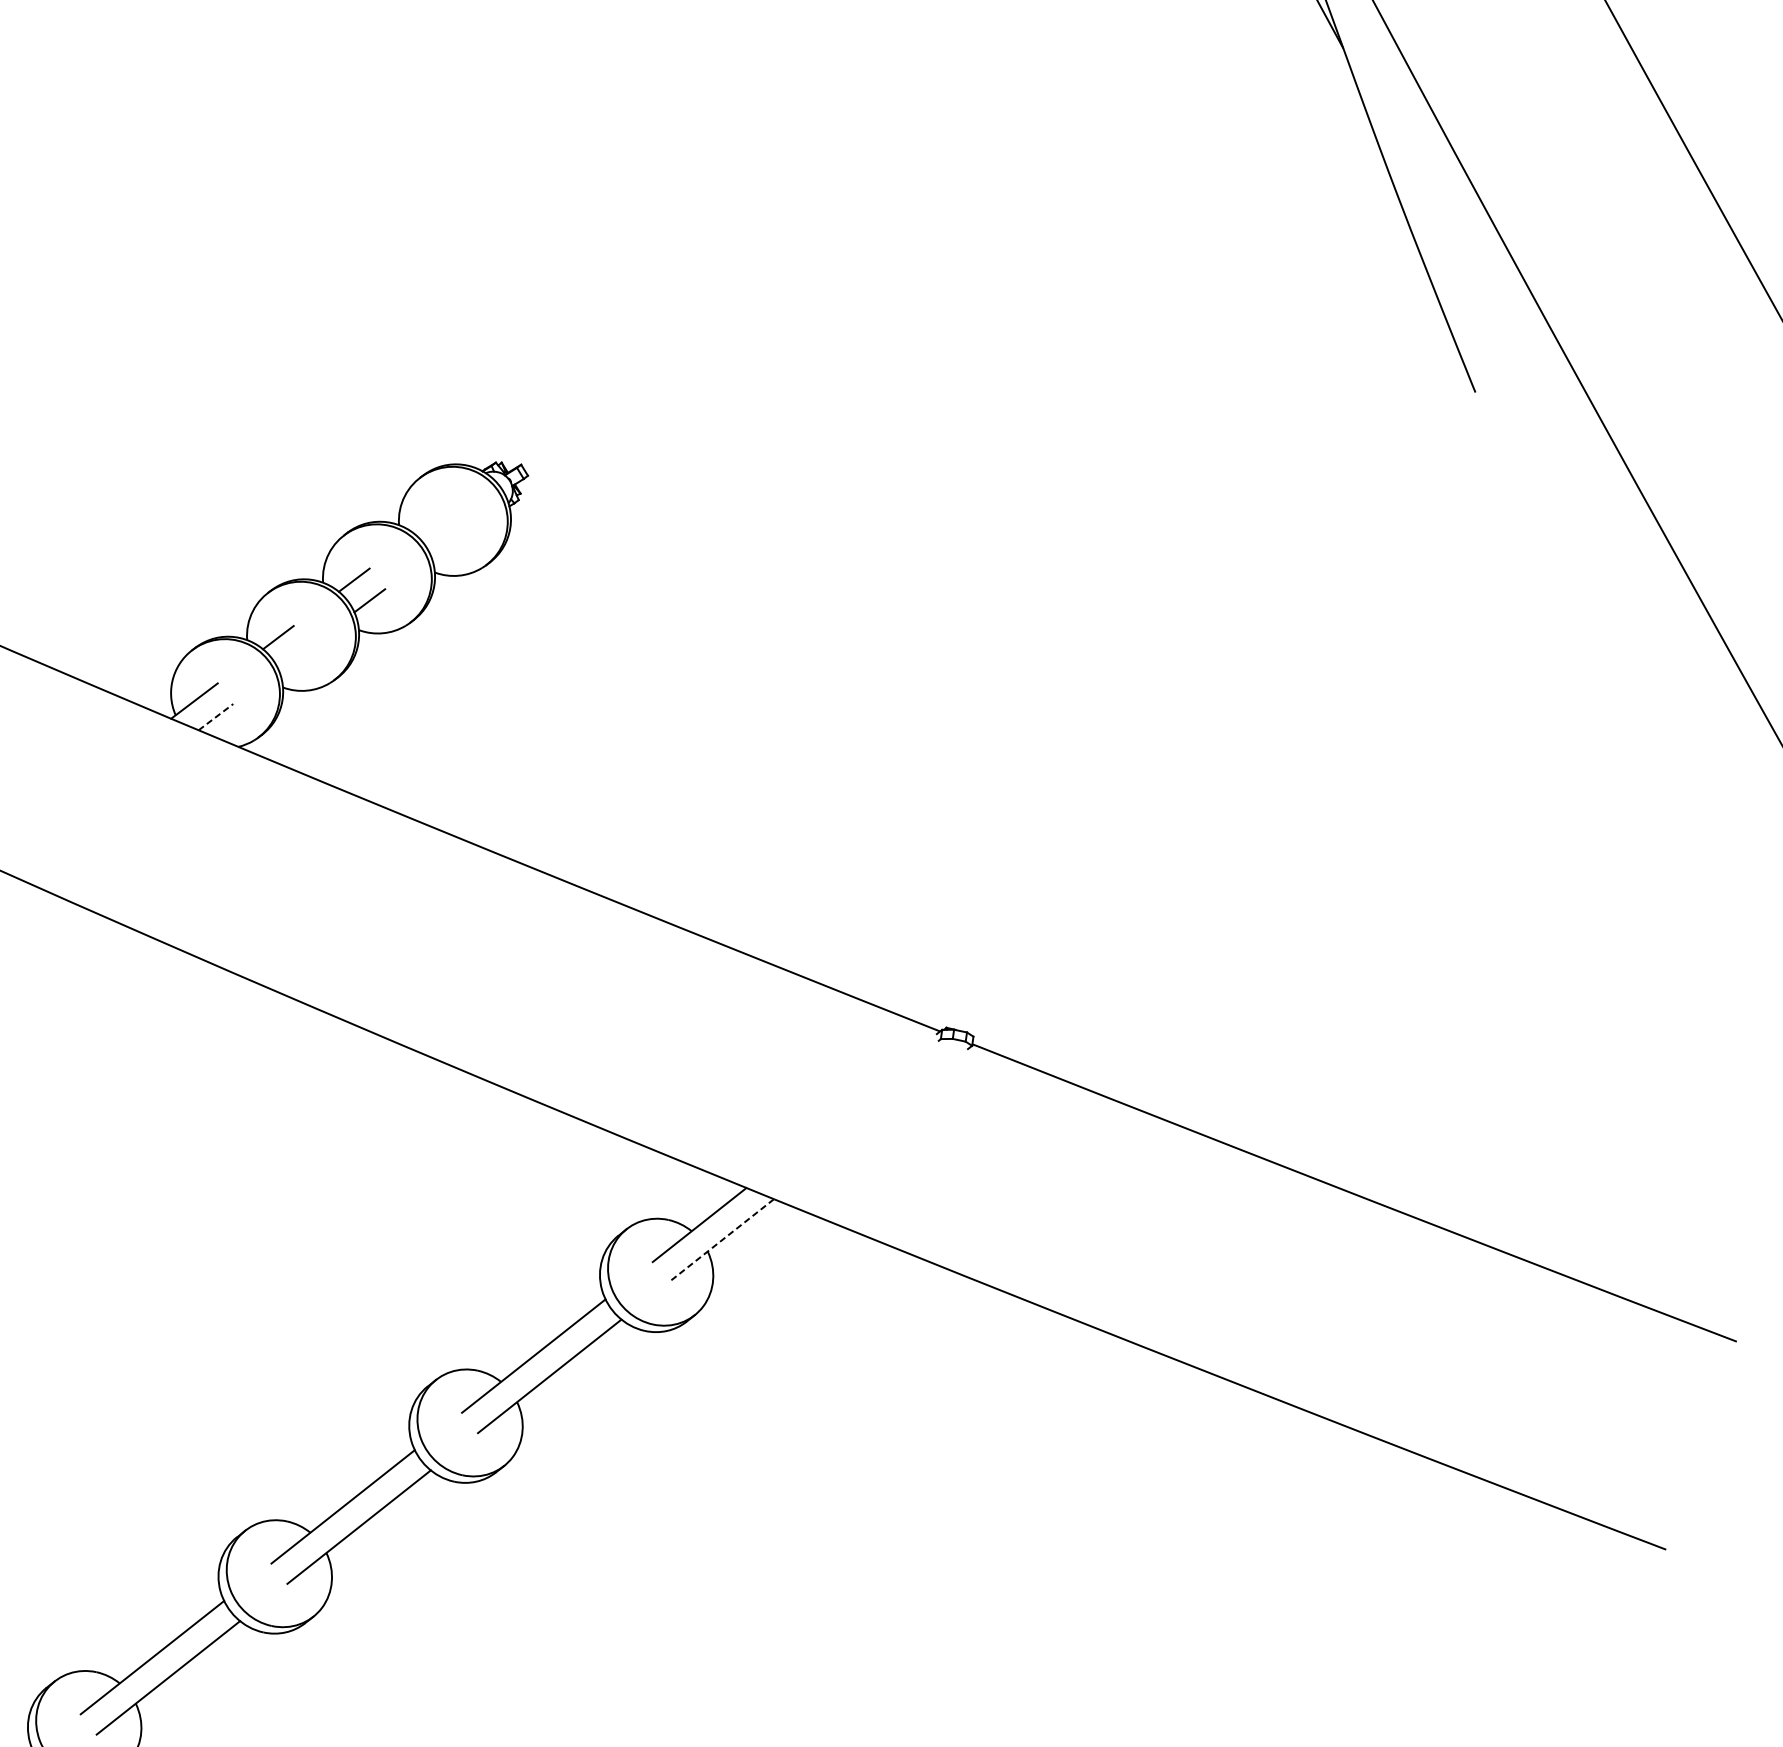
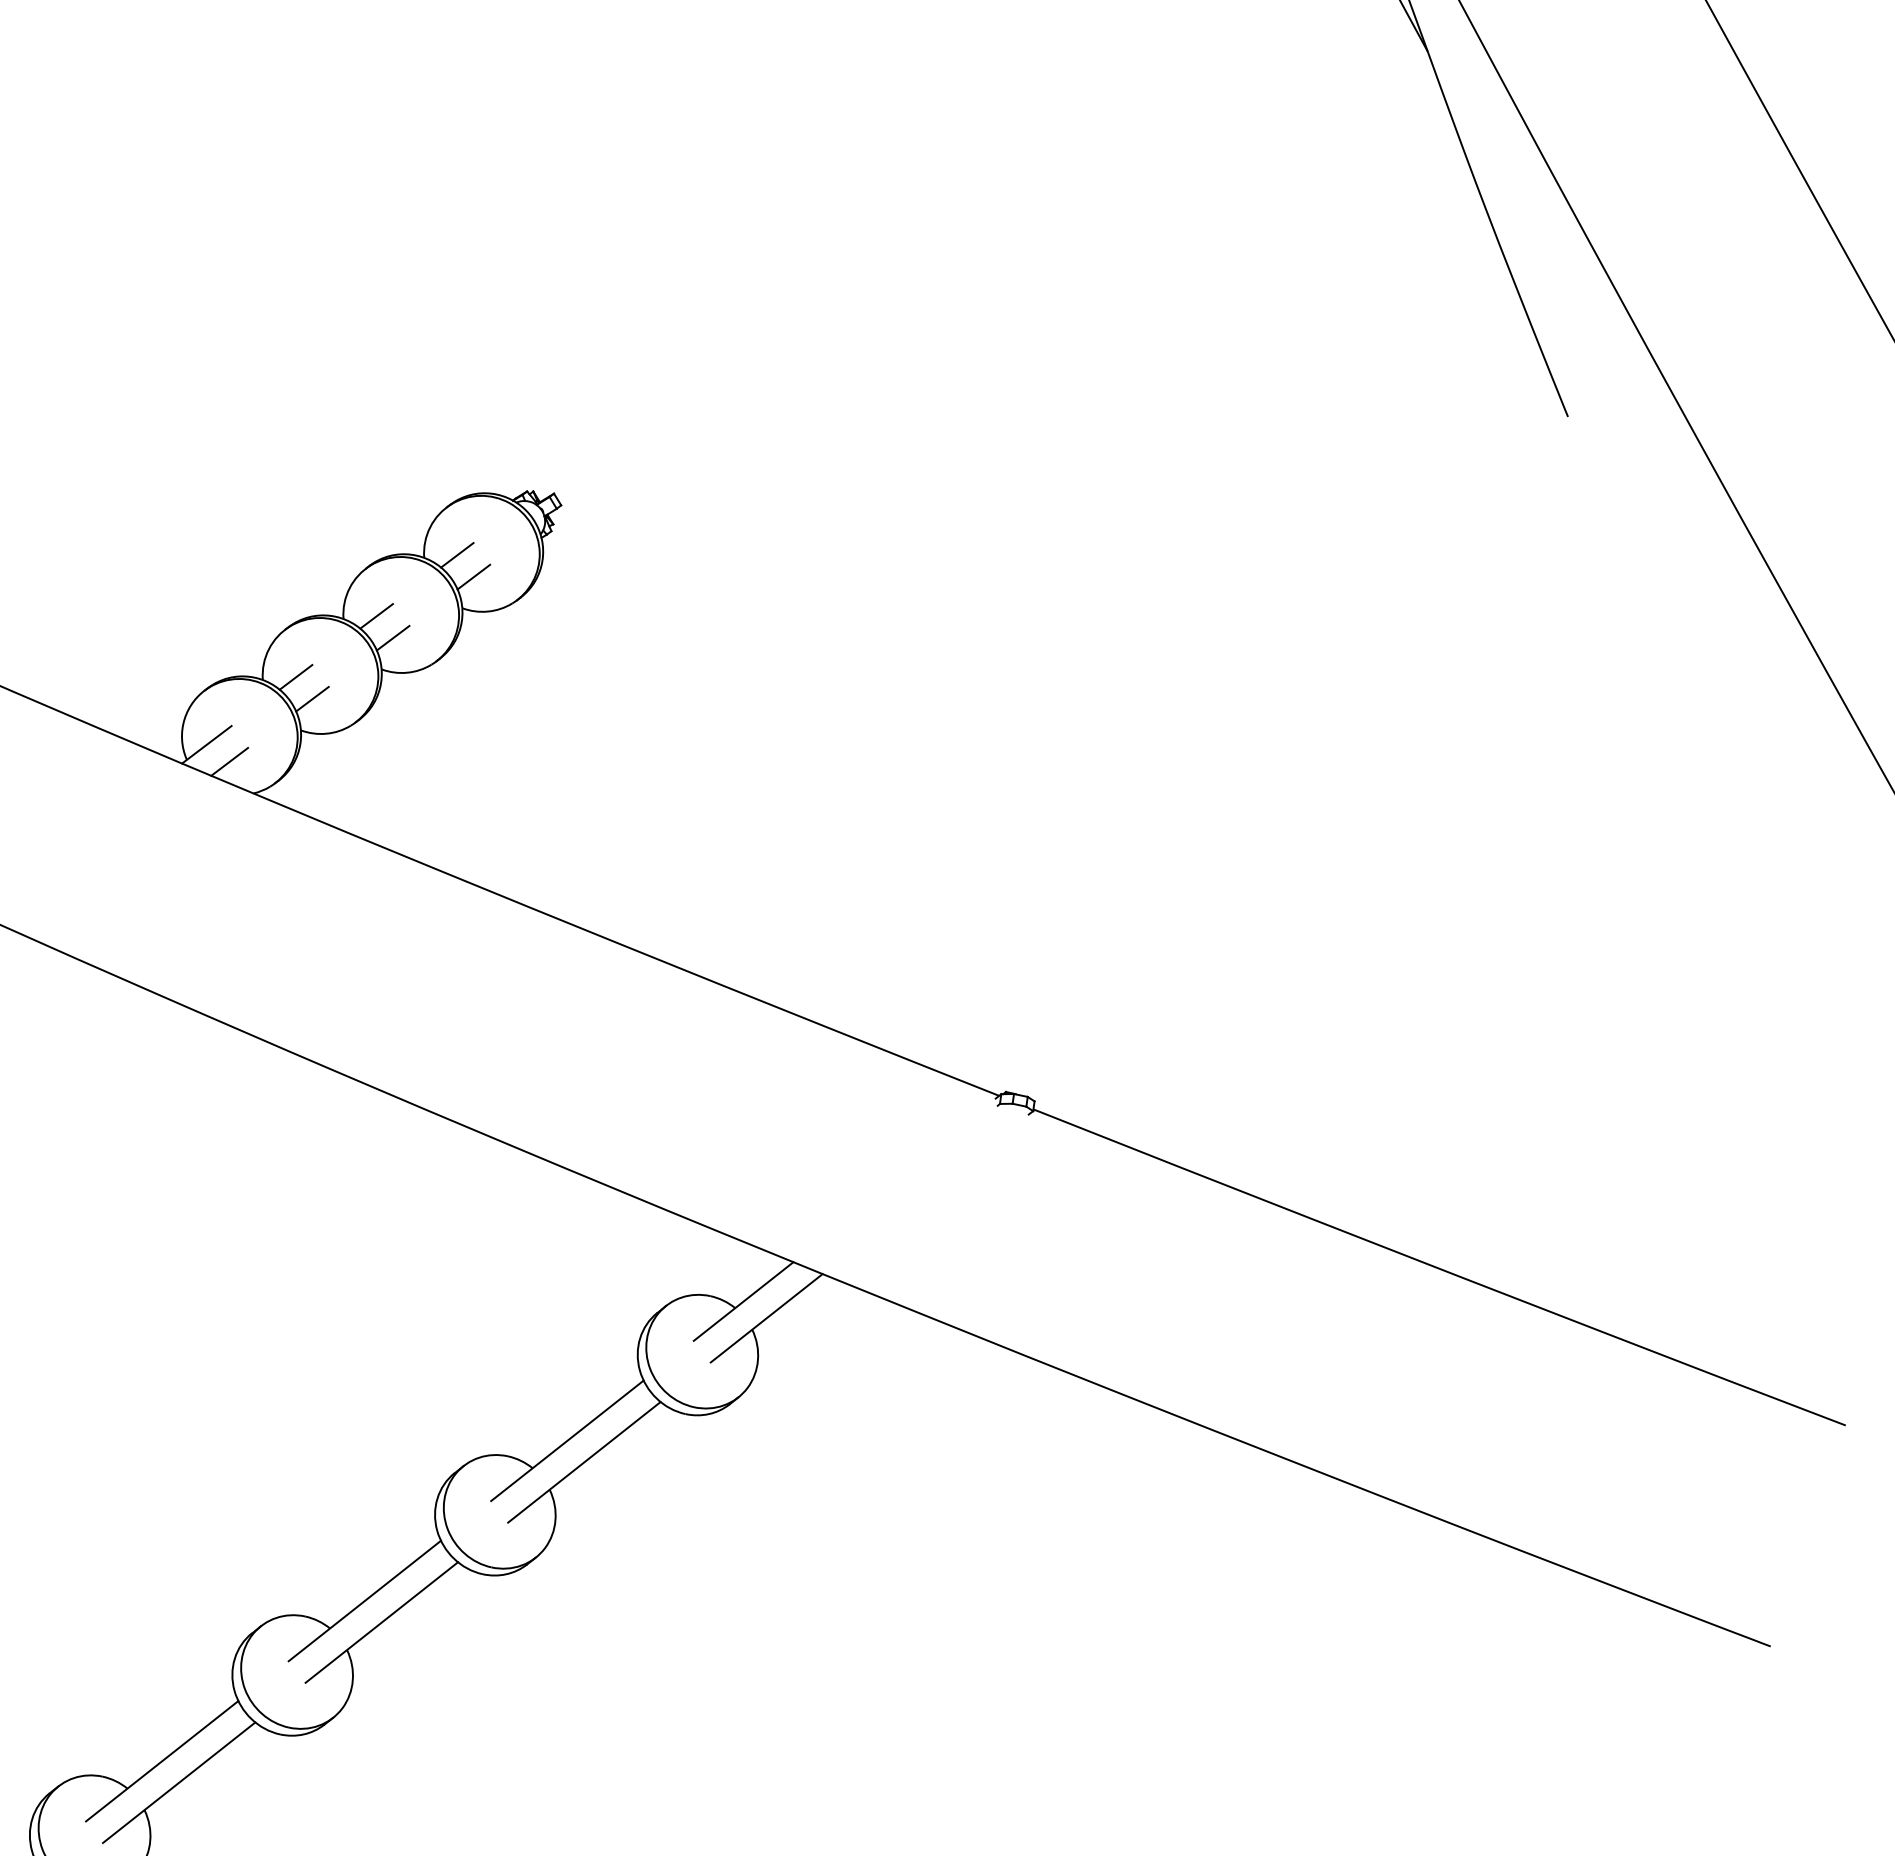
line: (430, 522) -> (457, 555), added
line: (445, 542) -> (473, 576), added
line: (293, 657) -> (312, 698), added
line: (216, 716) -> (230, 761), dashed -> solid
line: (721, 1240) -> (766, 1318), dashed -> solid

